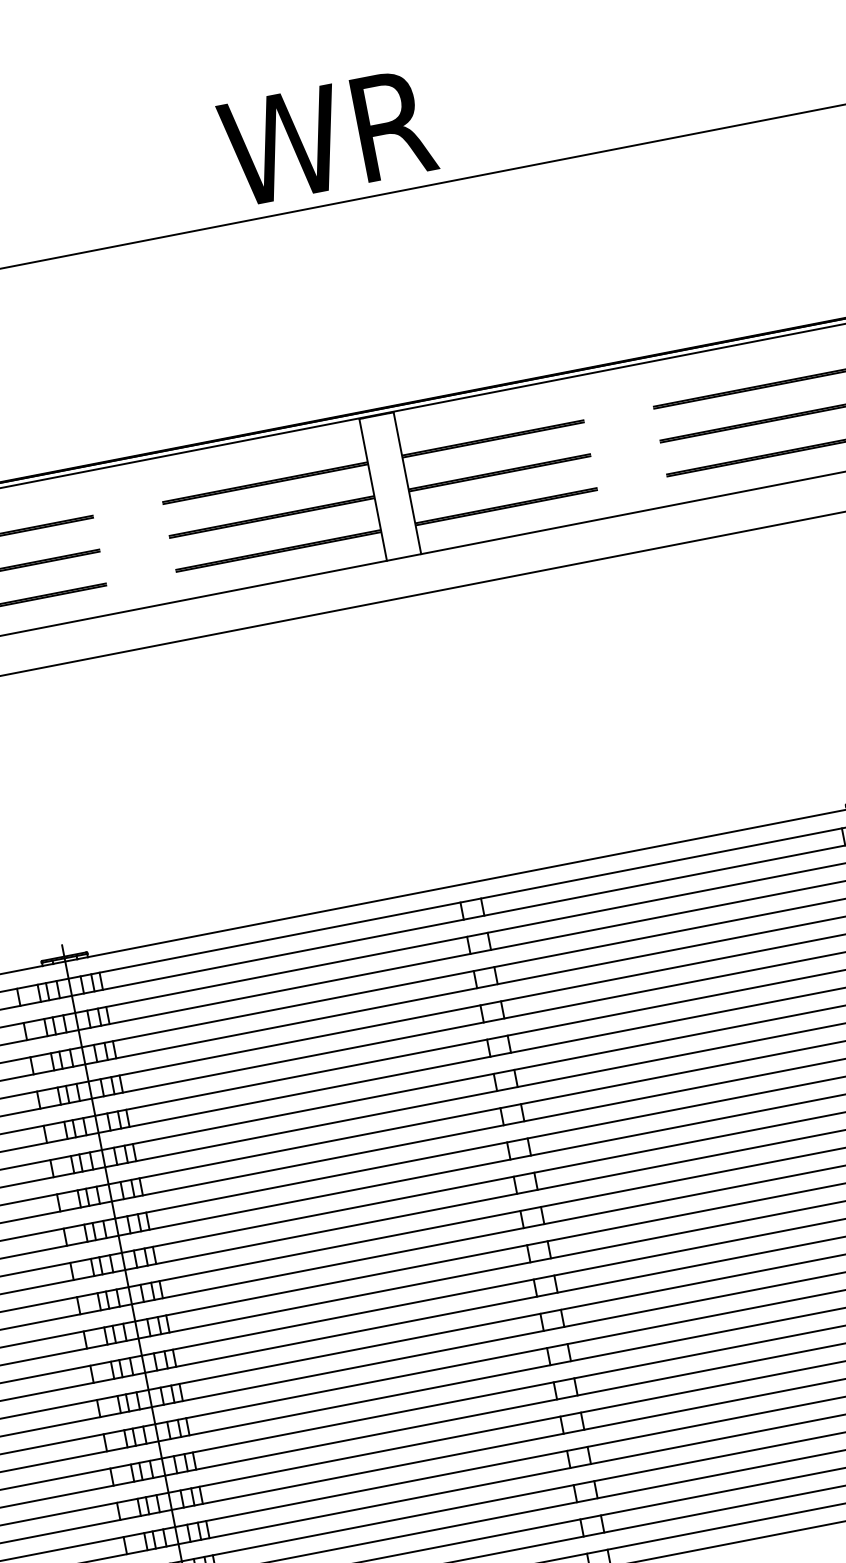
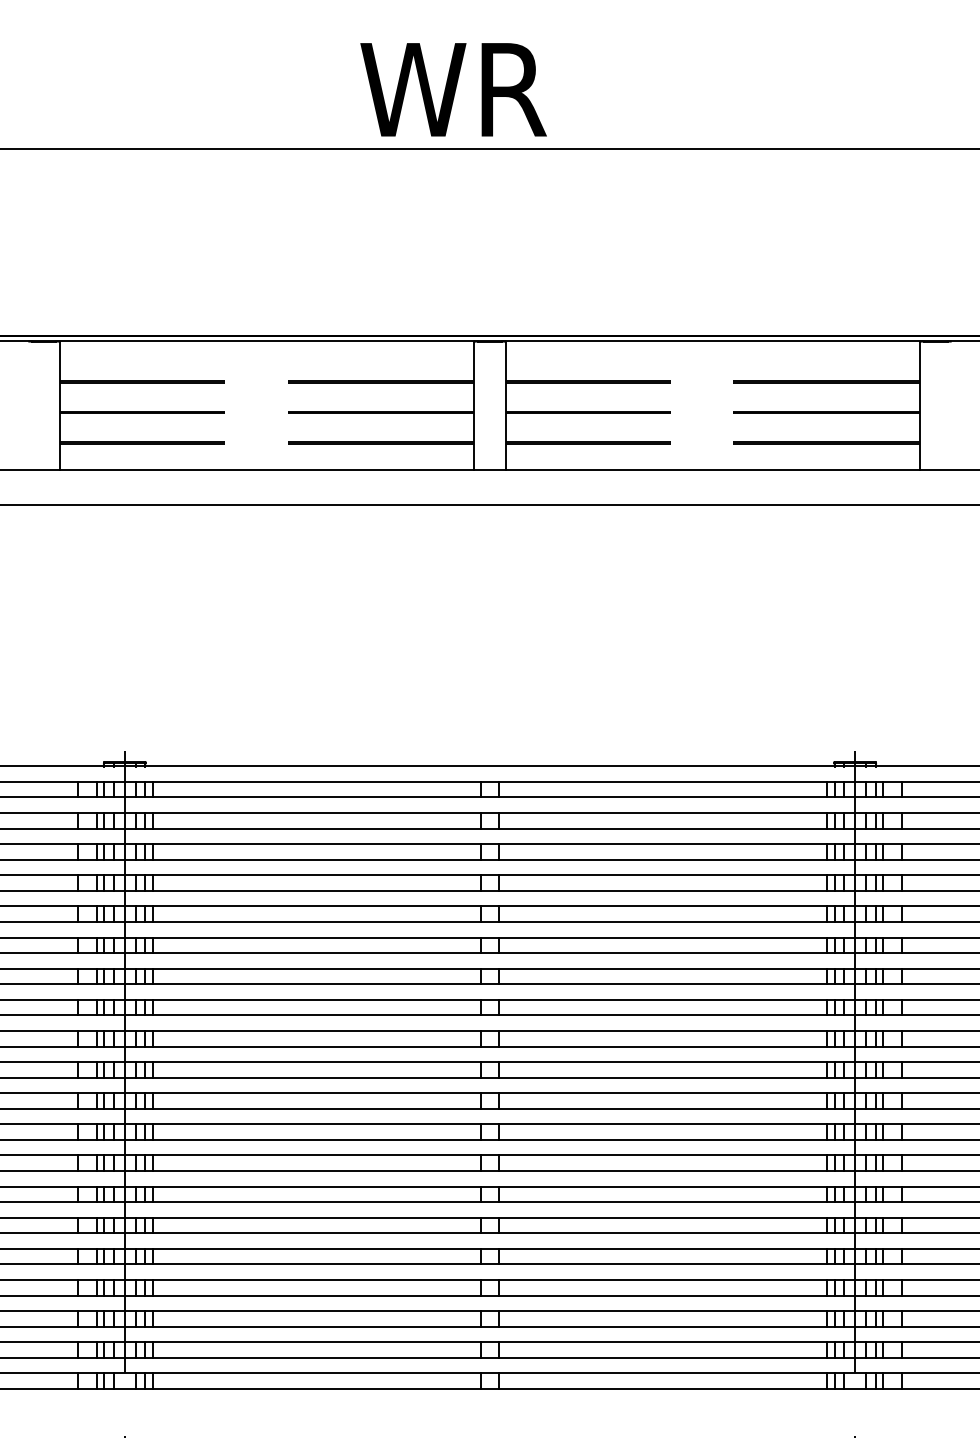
text: (327, 137) -> (453, 89), moved

